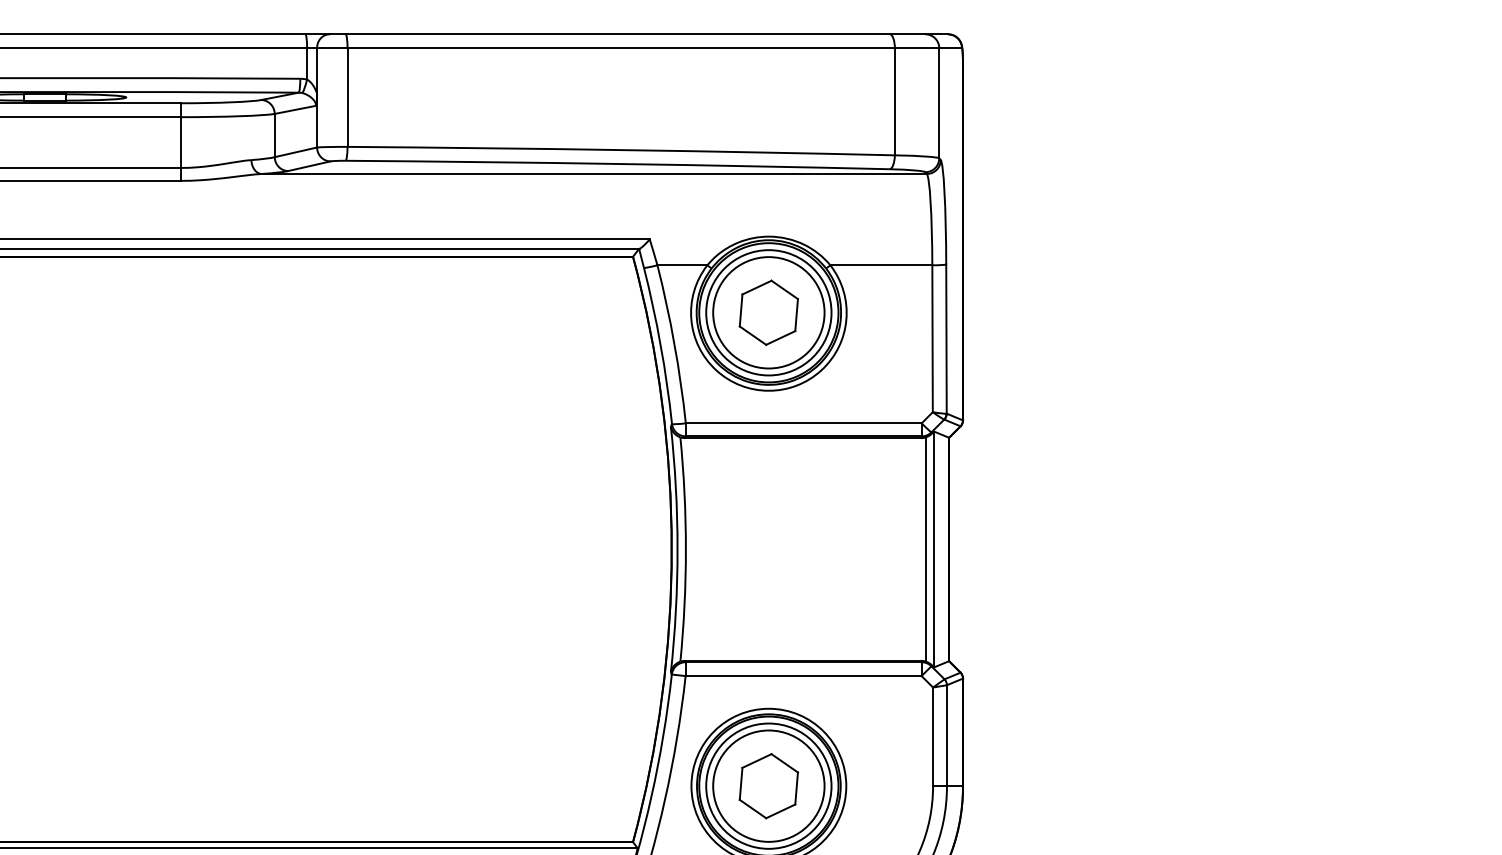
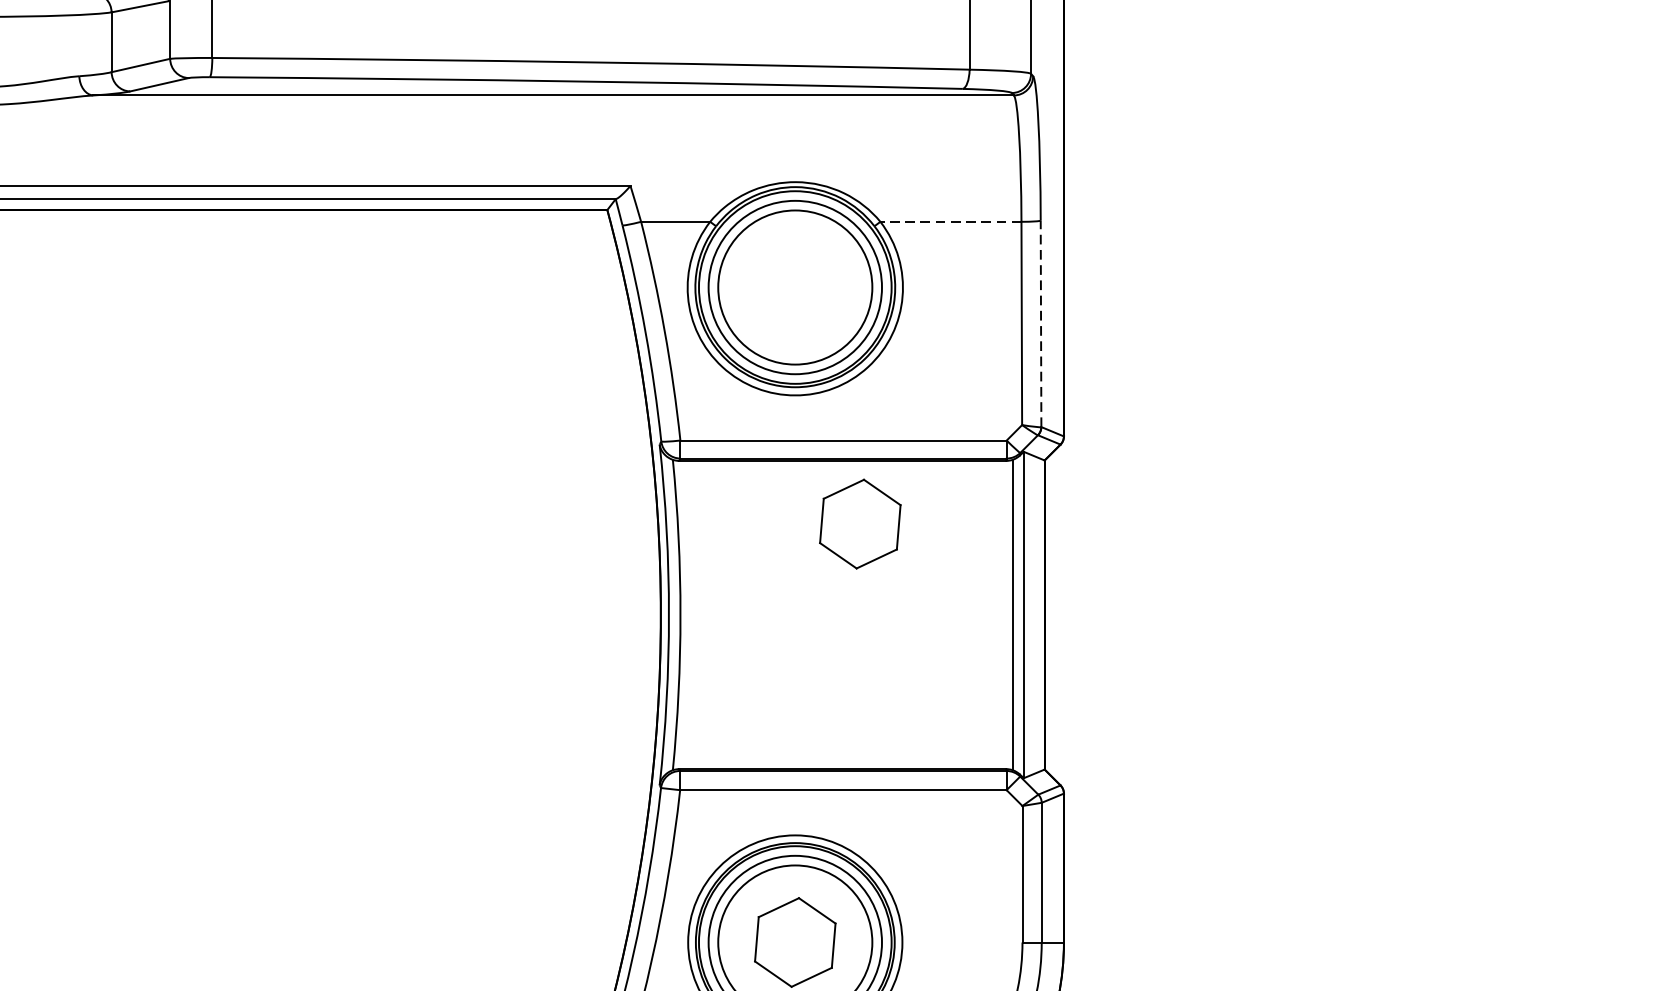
line: (881, 265) -> (951, 222), solid -> dashed
part: (768, 312) -> (859, 523), moved
line: (946, 339) -> (1041, 324), solid -> dashed

